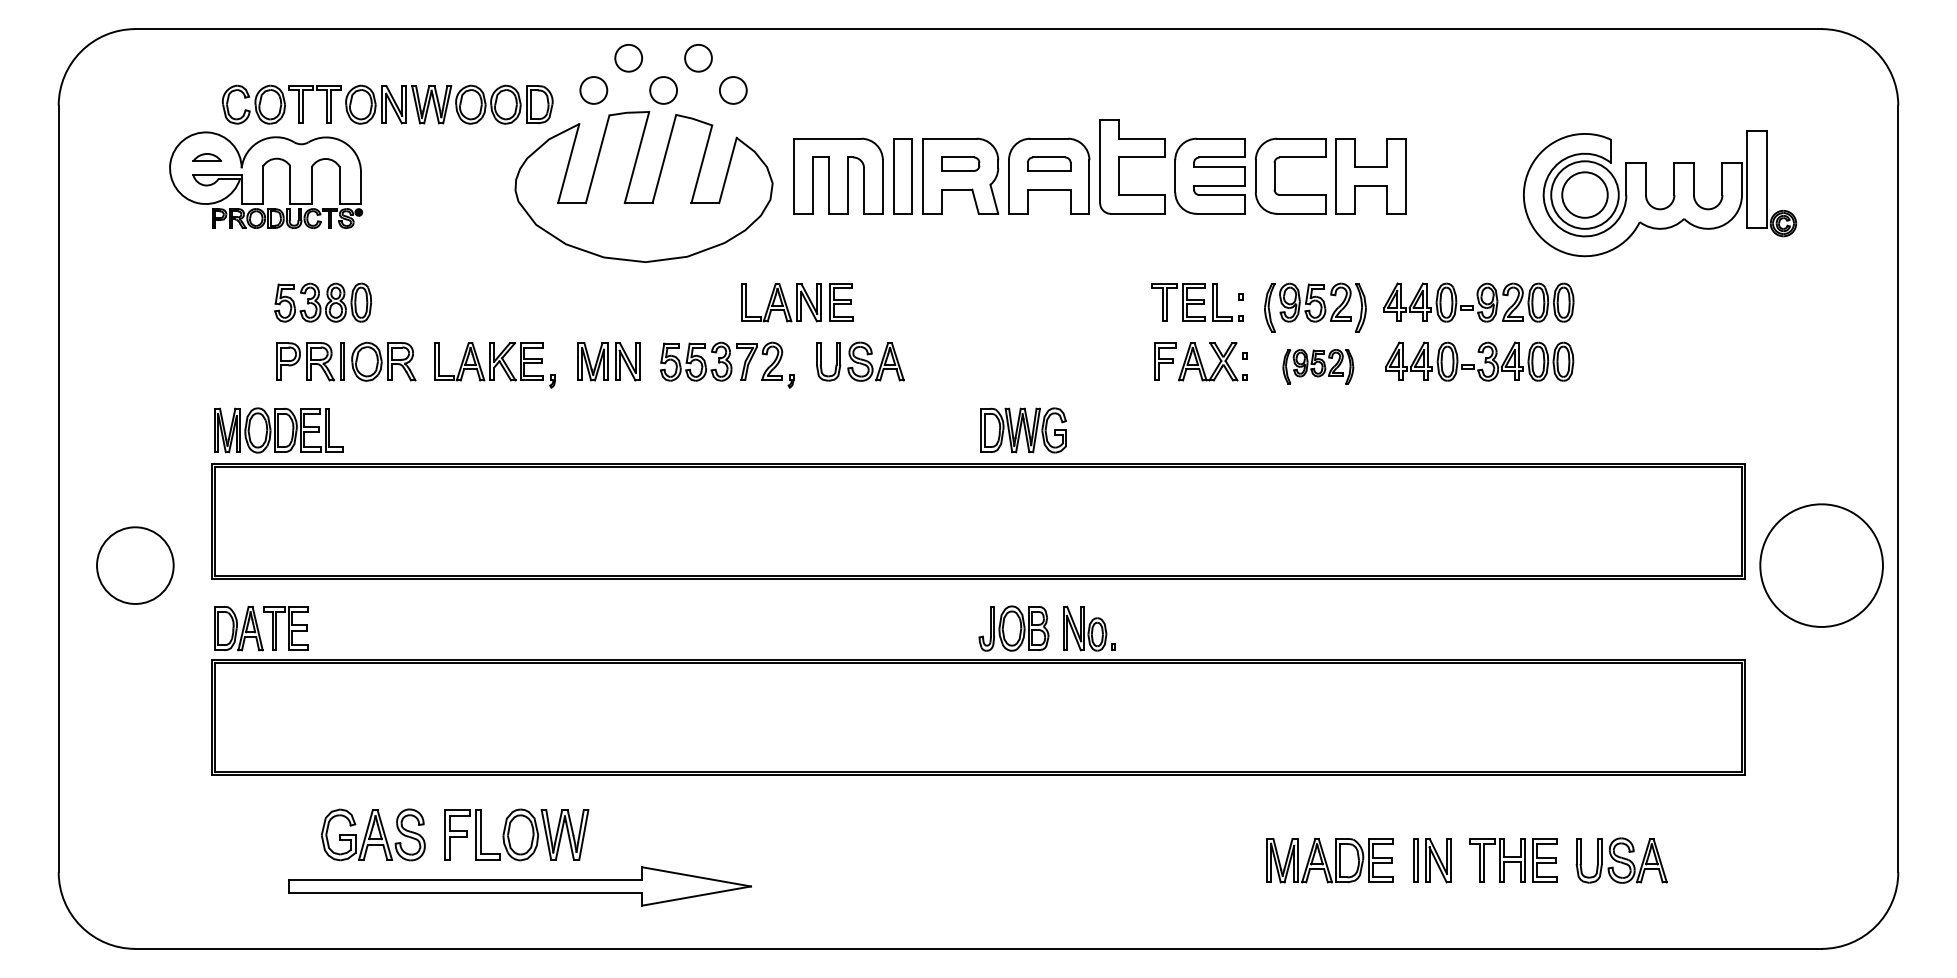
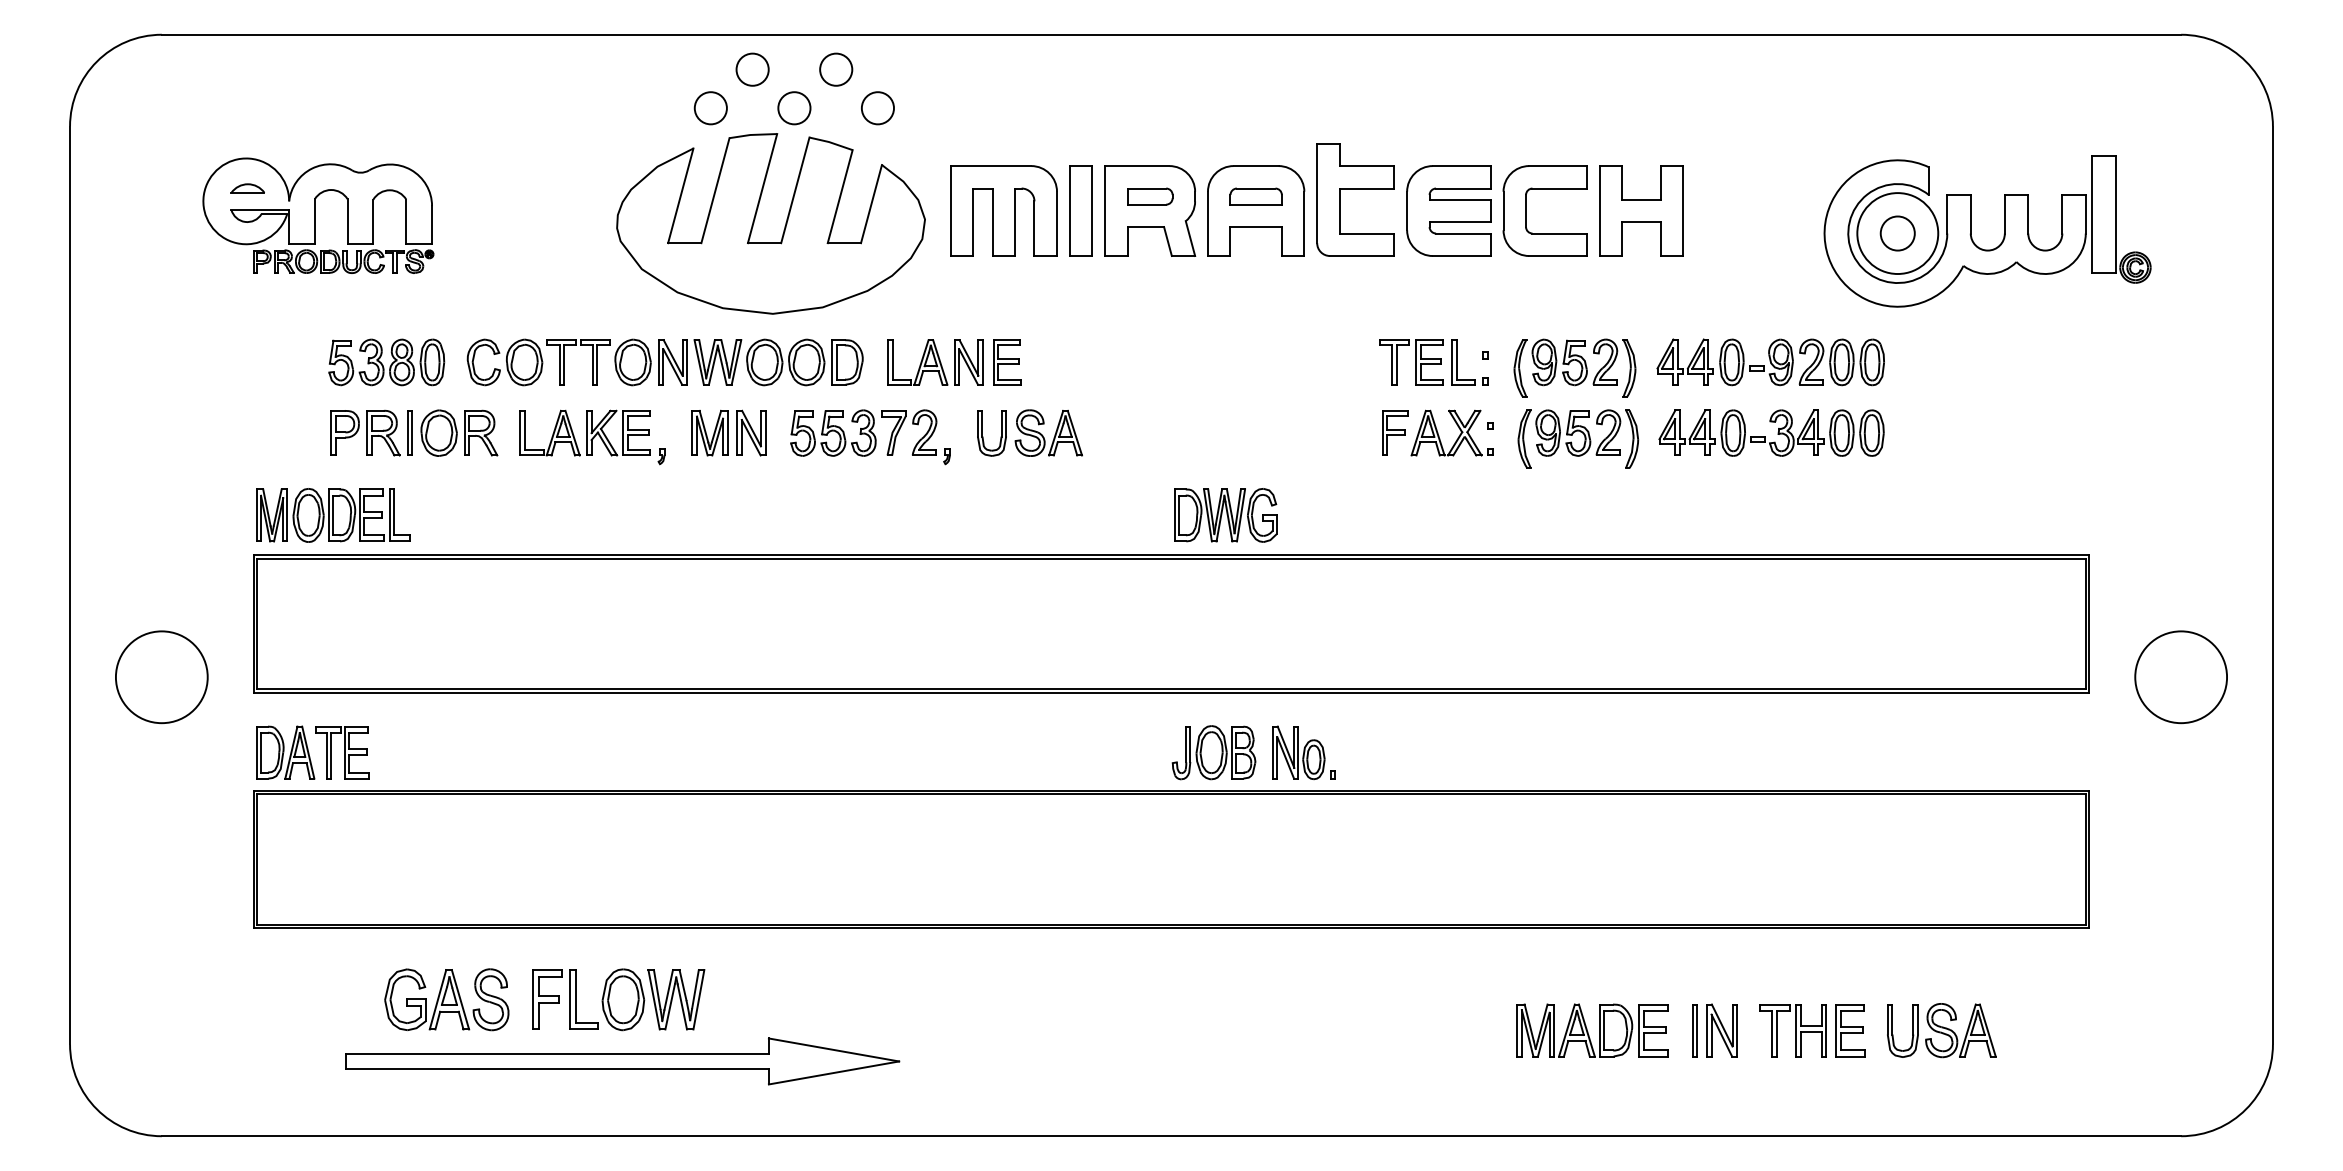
part: (387, 104) -> (664, 362), moved
circle: (1584, 194) -> (1897, 232), size x0.62
part: (1318, 366) -> (1578, 438), size x1.43
circle: (1821, 565) -> (2180, 677), size x0.62

